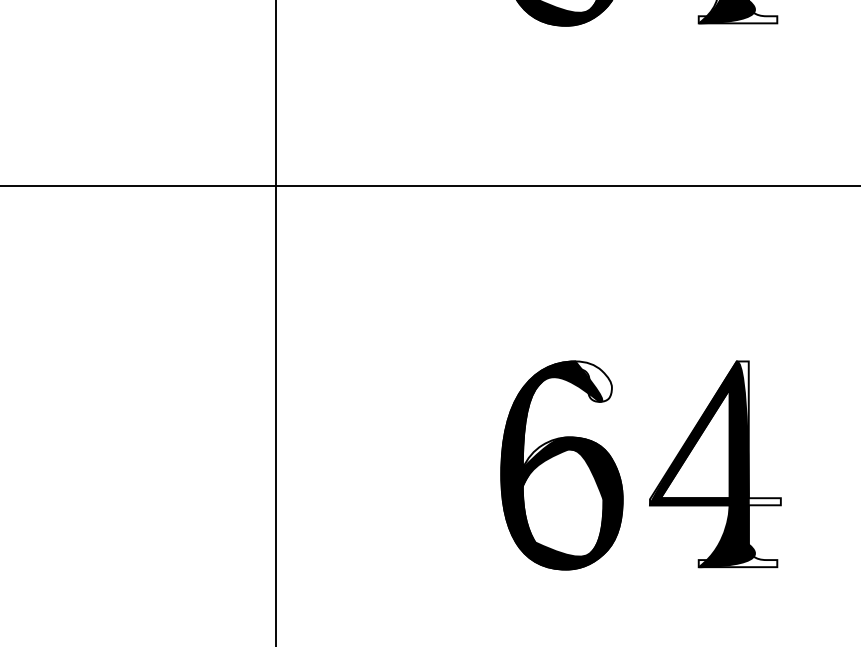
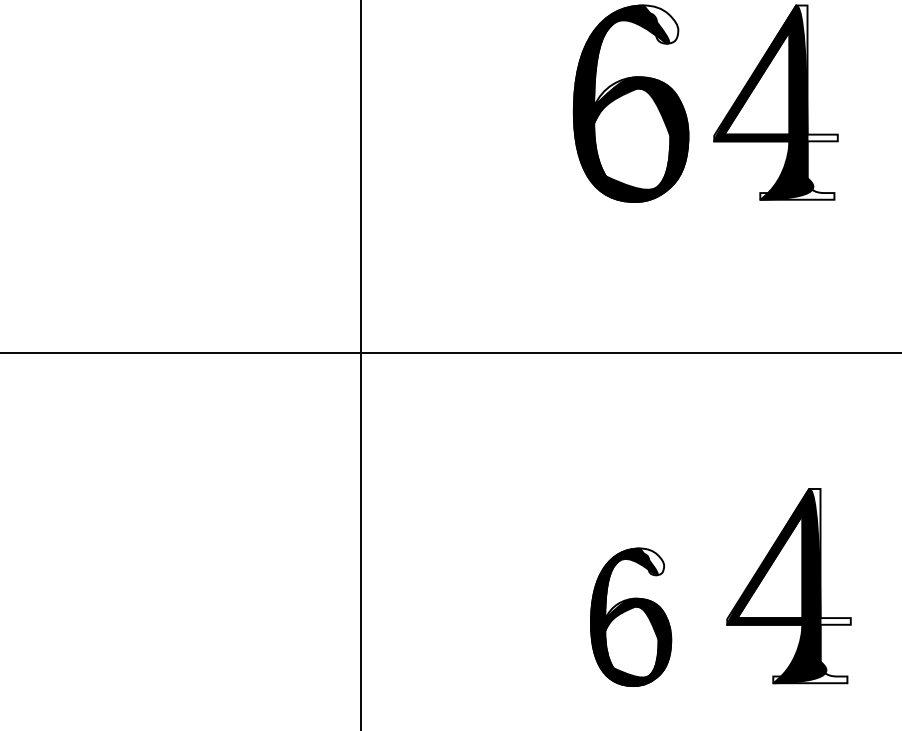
part: (714, 464) -> (788, 586), moved
part: (561, 465) -> (630, 617), size x0.7

